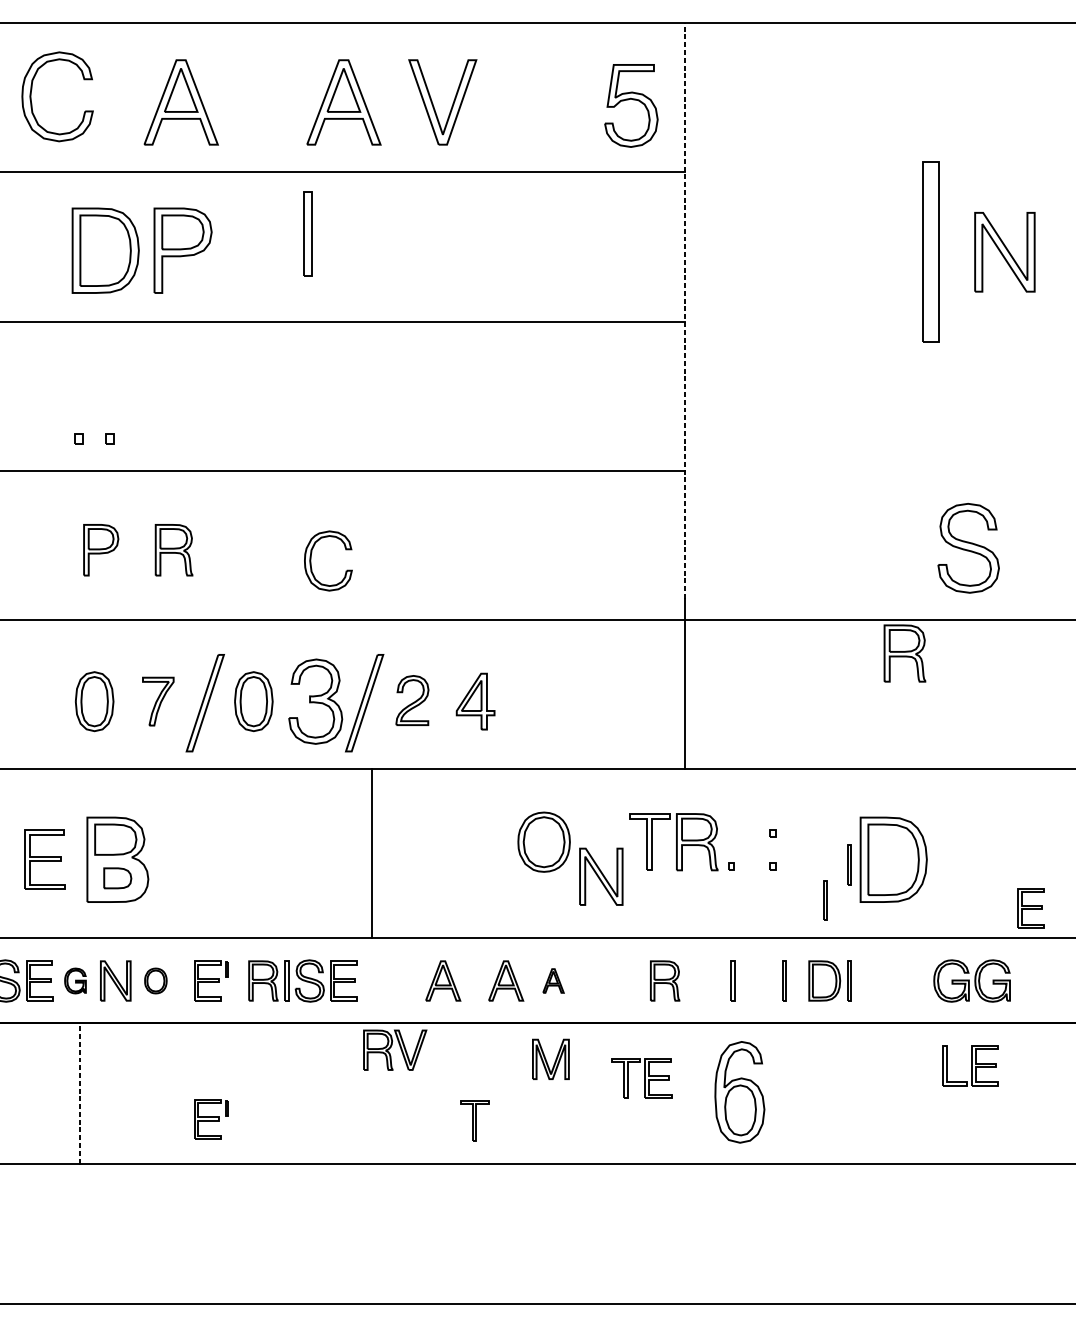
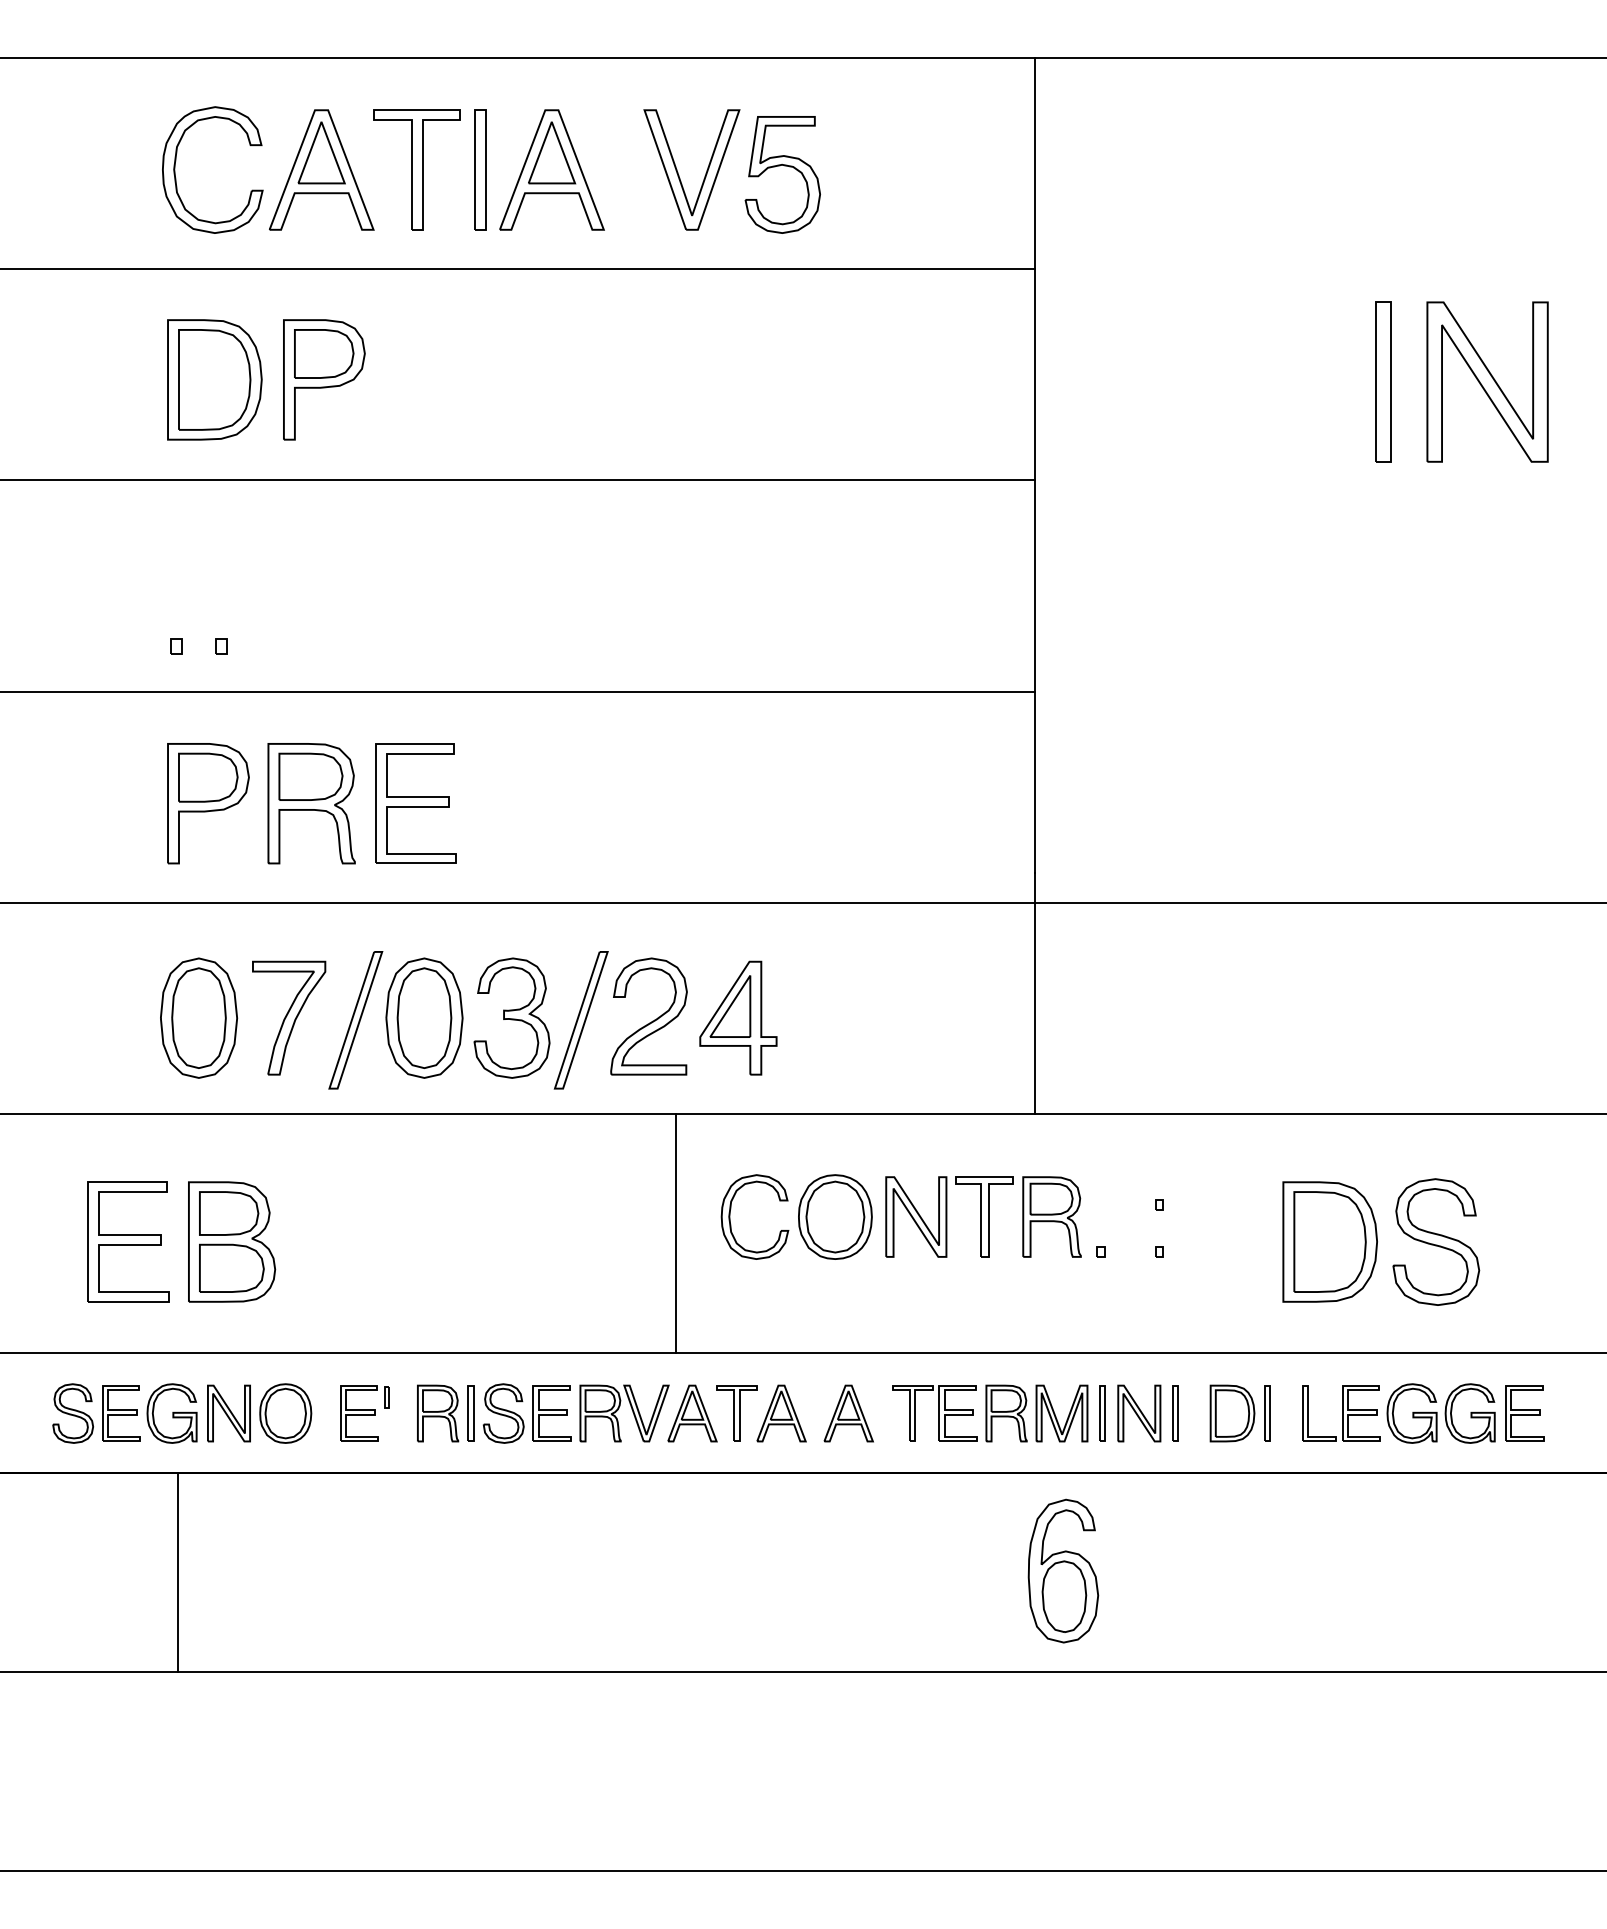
part: (32, 90) -> (176, 161), moved
part: (632, 99) -> (784, 166), moved
part: (248, 102) -> (416, 169), added
part: (307, 233) -> (480, 169), moved
part: (931, 251) -> (1383, 381), size x0.62
part: (1004, 251) -> (1487, 381), size x1.43
line: (685, 310) -> (1035, 464), dashed -> solid
part: (968, 547) -> (1436, 1241), moved
part: (101, 550) -> (208, 803), size x1.67
part: (174, 550) -> (311, 803), size x1.67
part: (247, 550) -> (415, 803), added
part: (311, 560) -> (730, 1216), moved
part: (904, 653) -> (1345, 949), removed
part: (412, 700) -> (648, 1016), size x1.67
part: (94, 701) -> (199, 1017), size x1.43
part: (158, 701) -> (289, 1017), size x1.67
part: (253, 701) -> (424, 1017), size x1.43
part: (475, 701) -> (738, 1017), size x1.43
line: (371, 853) -> (676, 1233), moved
part: (44, 859) -> (128, 1241), size x1.43
part: (849, 865) -> (1267, 1249), removed
part: (601, 876) -> (916, 1216), moved
part: (117, 877) -> (231, 1267), size x1.67
part: (825, 900) -> (1233, 1299), removed
part: (1031, 908) -> (1524, 1413), moved
part: (75, 980) -> (171, 1413), size x1.67
part: (155, 980) -> (285, 1413), size x1.67
part: (553, 980) -> (848, 1413), size x1.67
part: (759, 980) -> (1139, 1413), added
part: (390, 1048) -> (618, 1410), moved
part: (550, 1059) -> (1061, 1413), moved
part: (970, 1065) -> (1341, 1413), moved
part: (641, 1078) -> (934, 1413), moved
part: (739, 1091) -> (1063, 1570), moved
line: (80, 1093) -> (178, 1572), dashed -> solid
part: (211, 1119) -> (364, 1609), removed
part: (474, 1120) -> (736, 1413), moved

